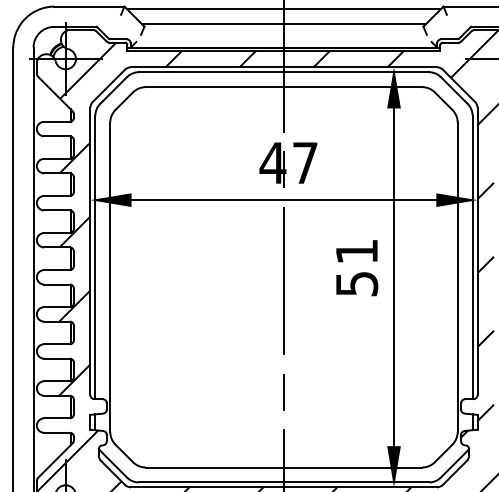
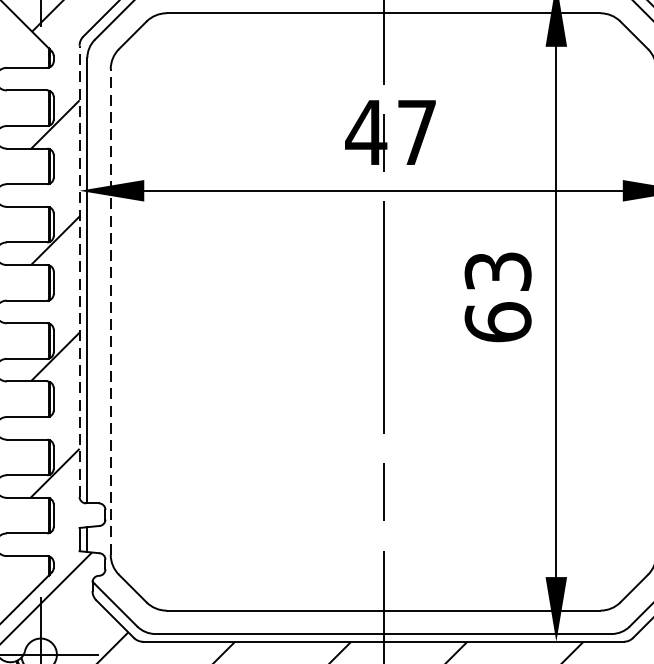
line: (90, 251) -> (79, 271), solid -> dashed
text: (356, 267) -> (497, 296), 51 -> 63
line: (110, 277) -> (111, 312), solid -> dashed

